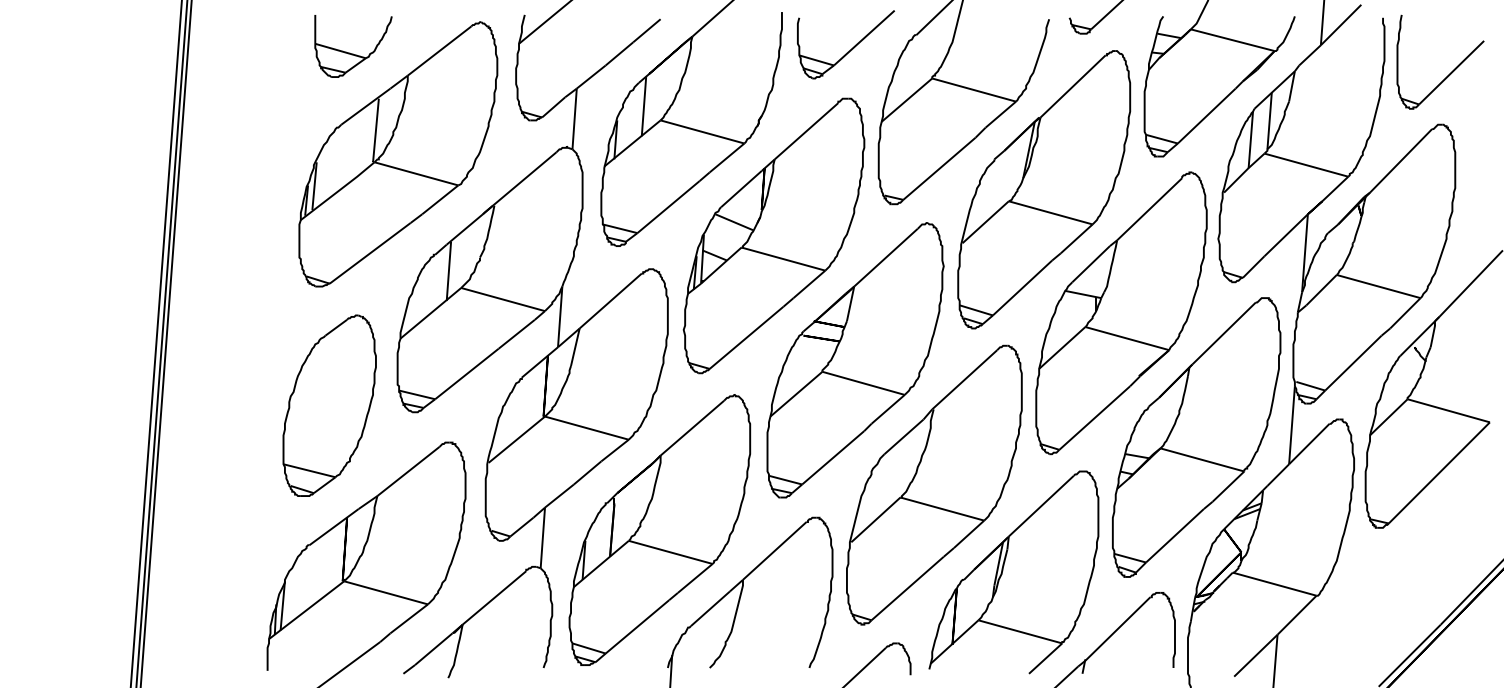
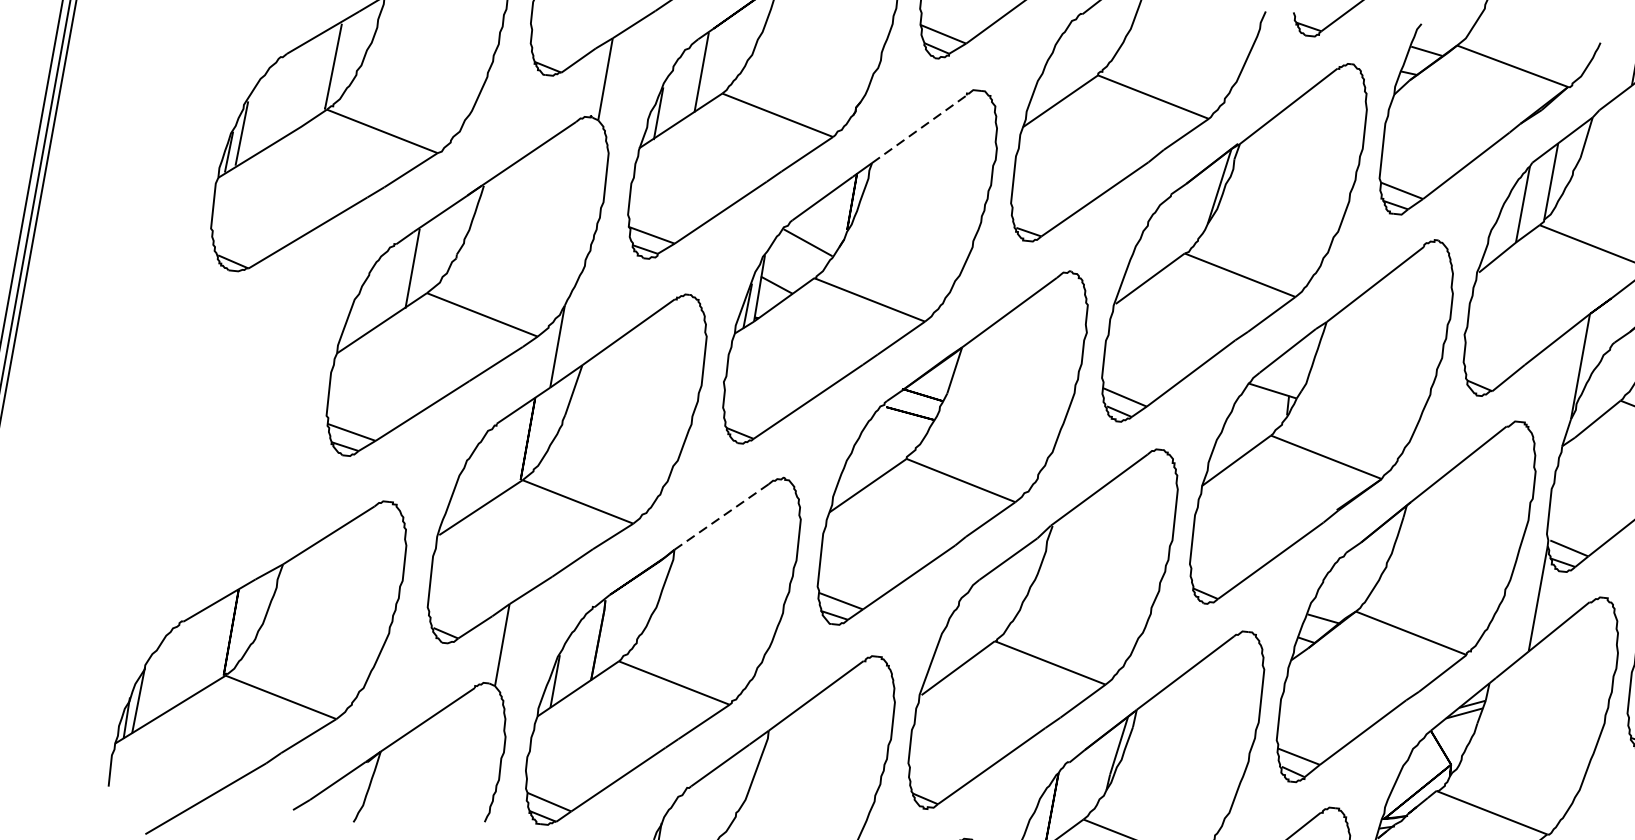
line: (806, 130) -> (919, 128), solid -> dashed
part: (329, 405) -> (230, 434), removed
line: (692, 428) -> (721, 517), solid -> dashed

